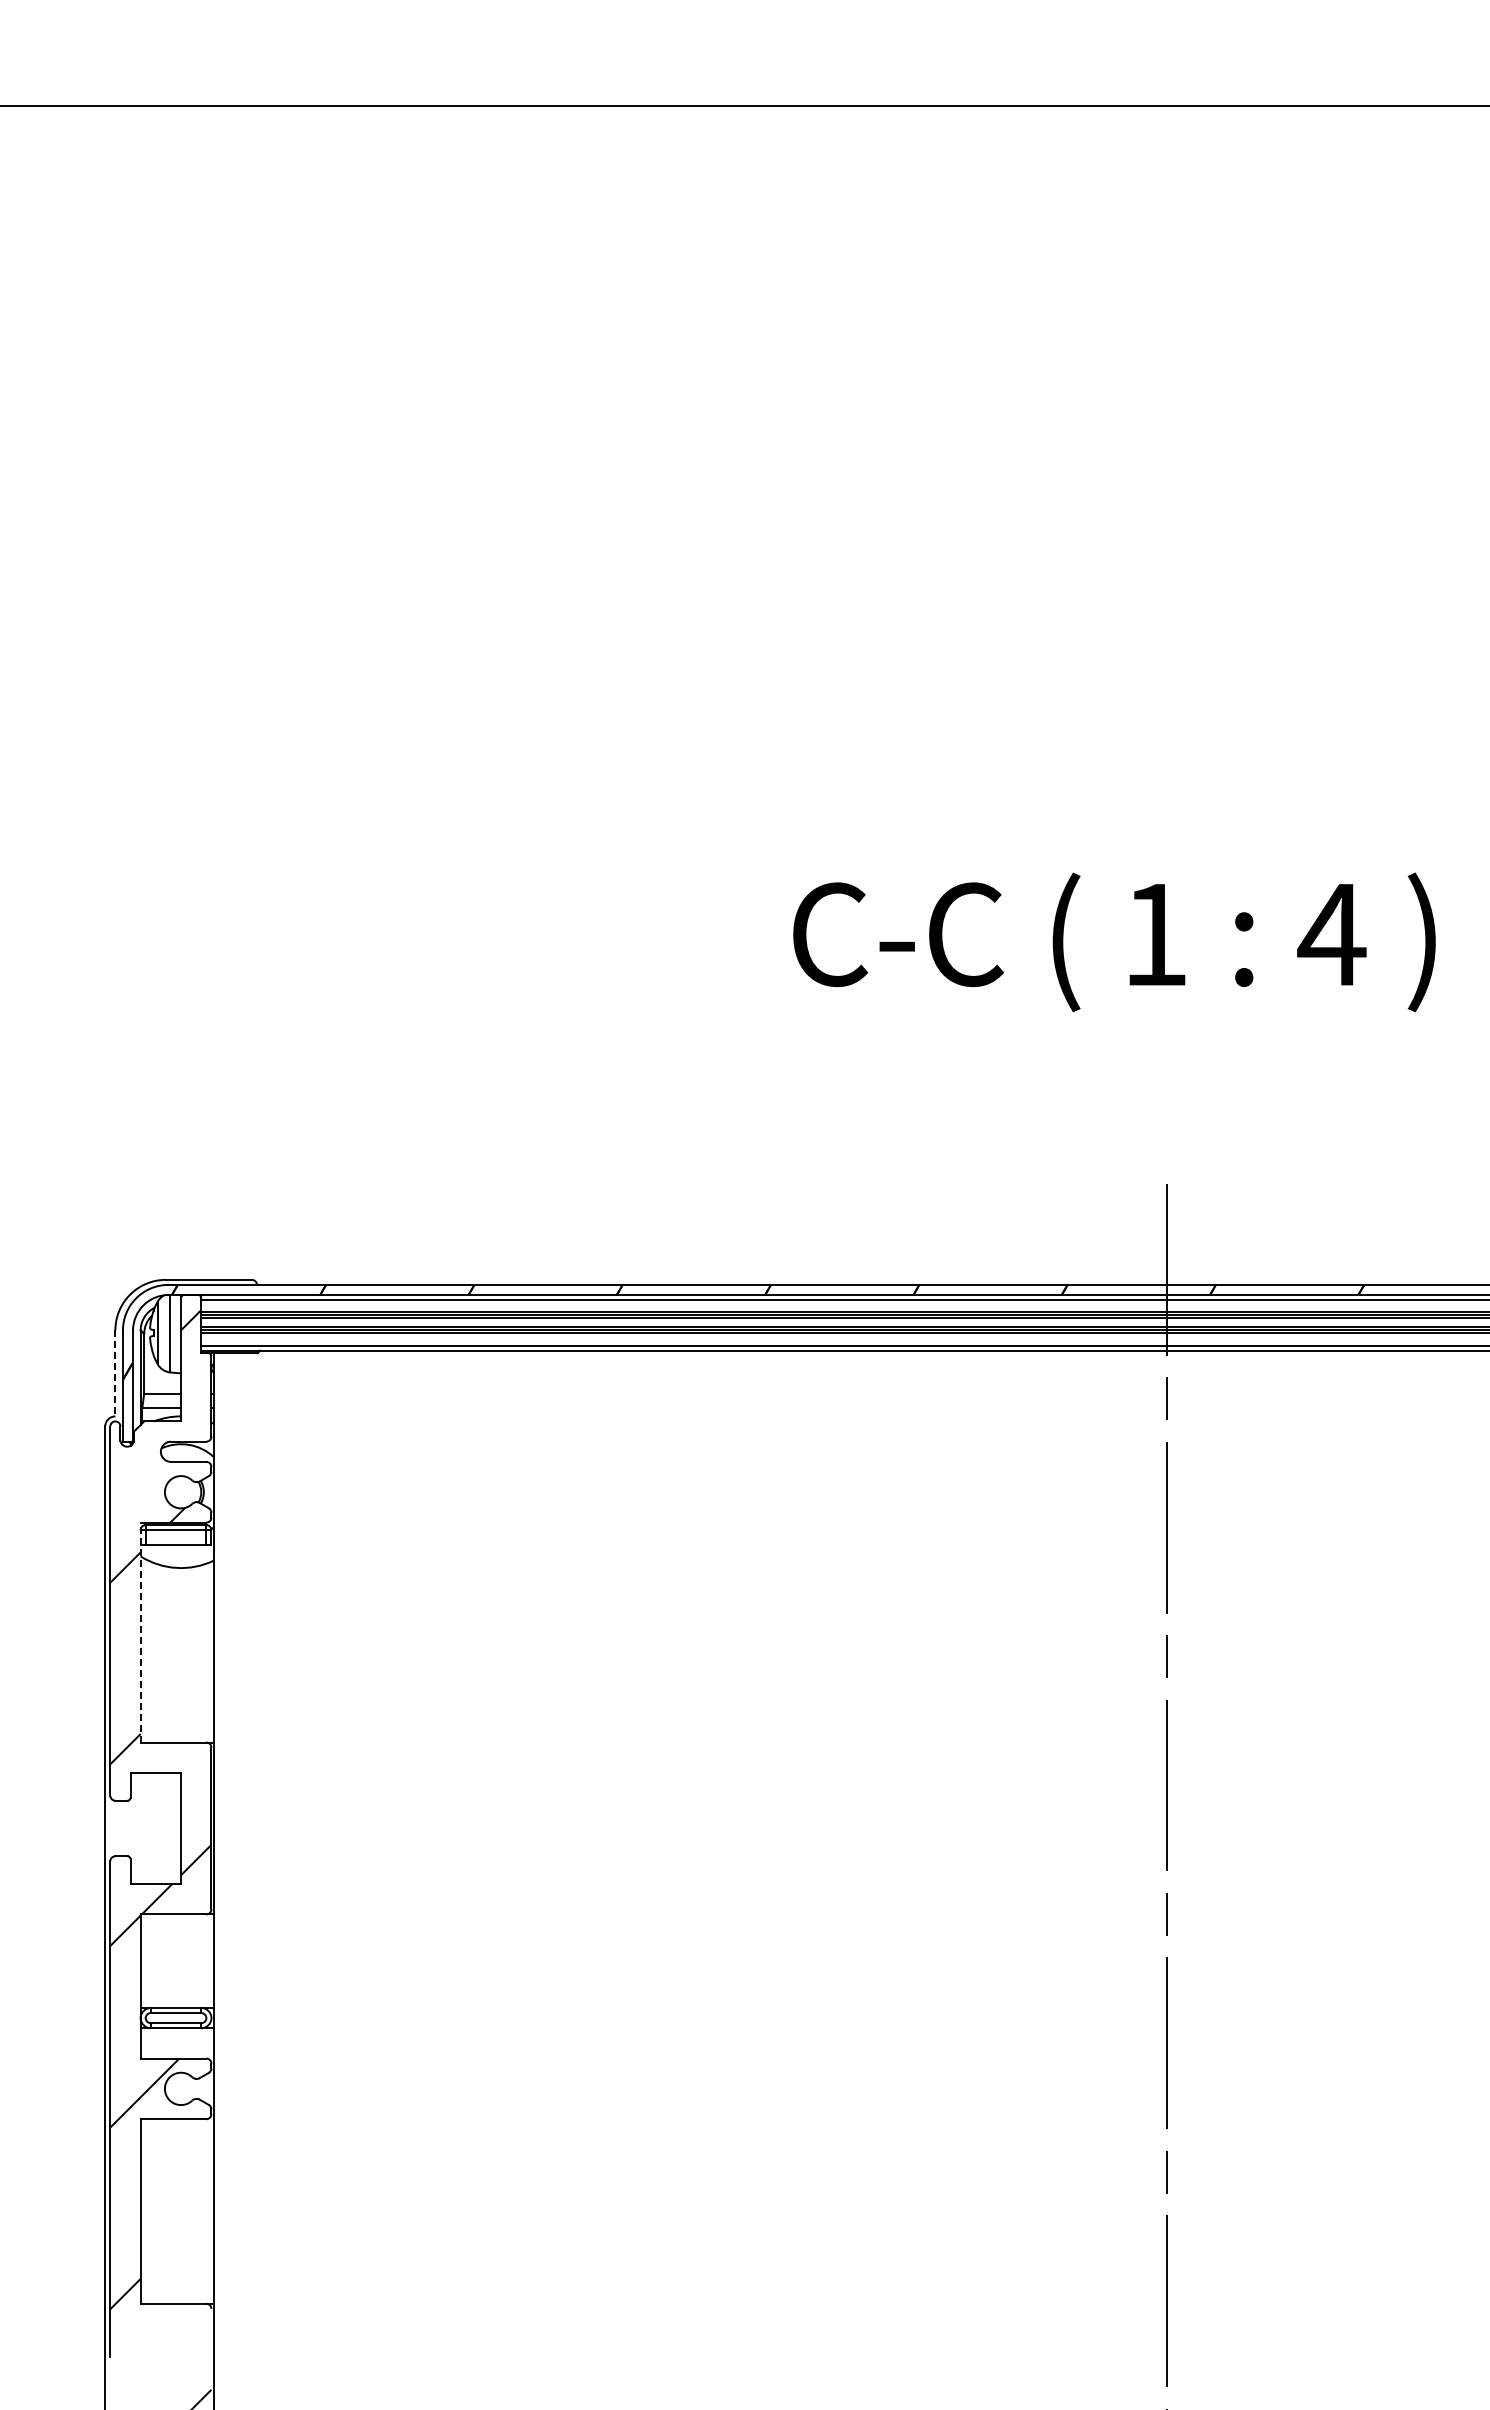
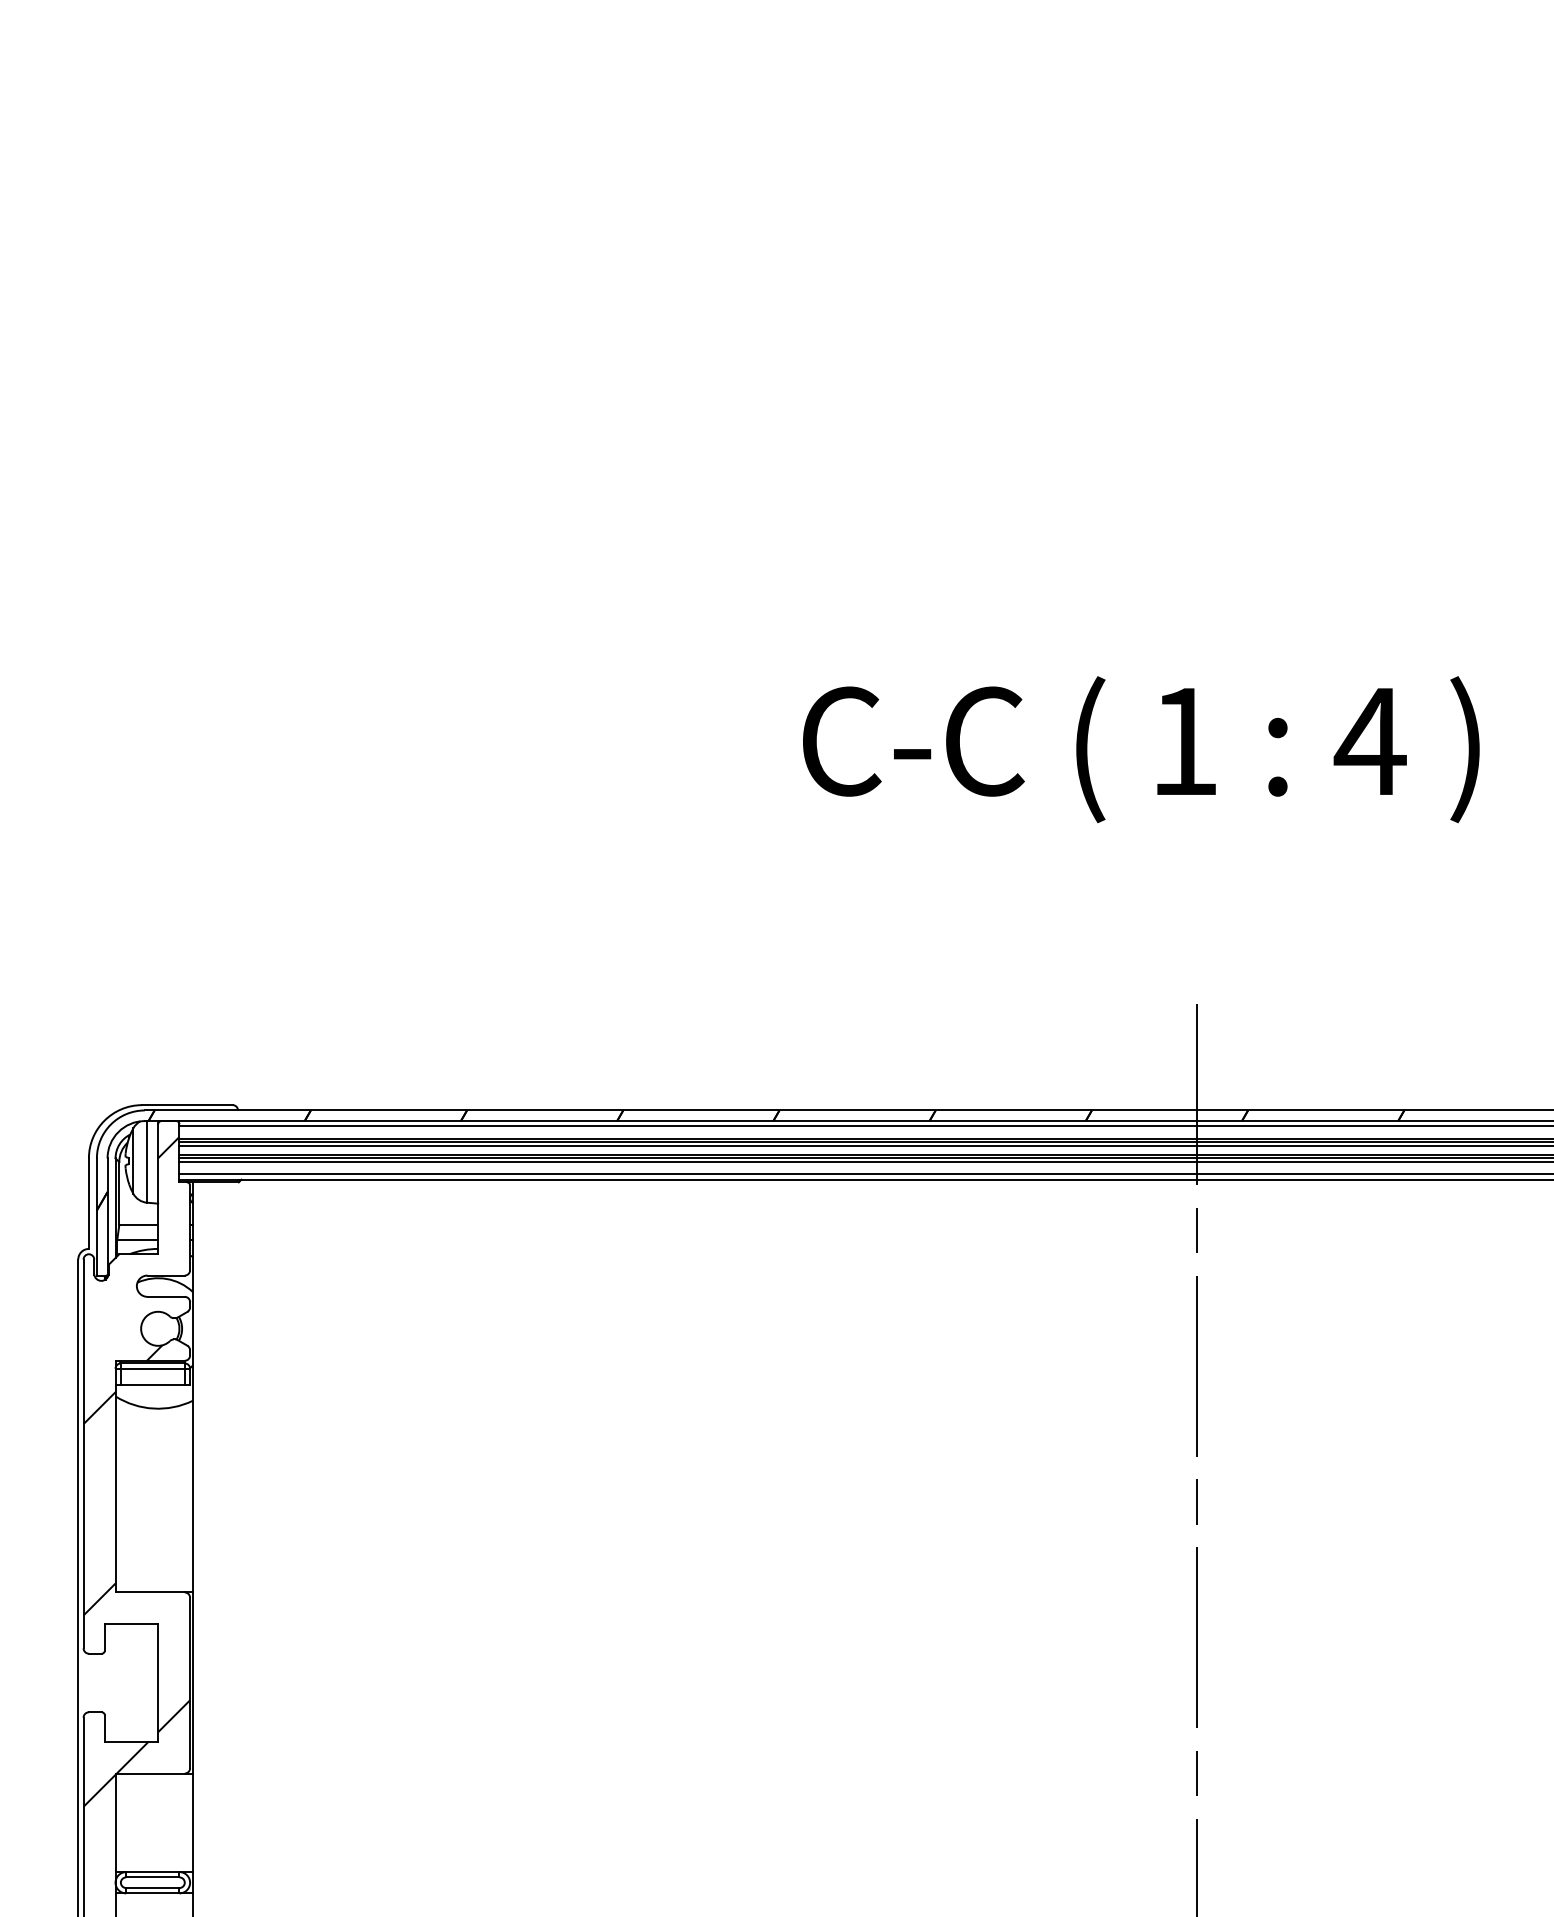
line: (115, 1373) -> (89, 1203), dashed -> solid
line: (140, 1632) -> (115, 1476), dashed -> solid

